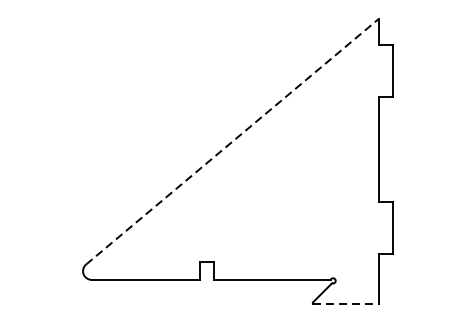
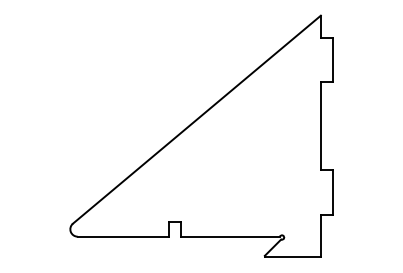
line: (232, 141) -> (196, 119), dashed -> solid
line: (345, 304) -> (292, 257), dashed -> solid

